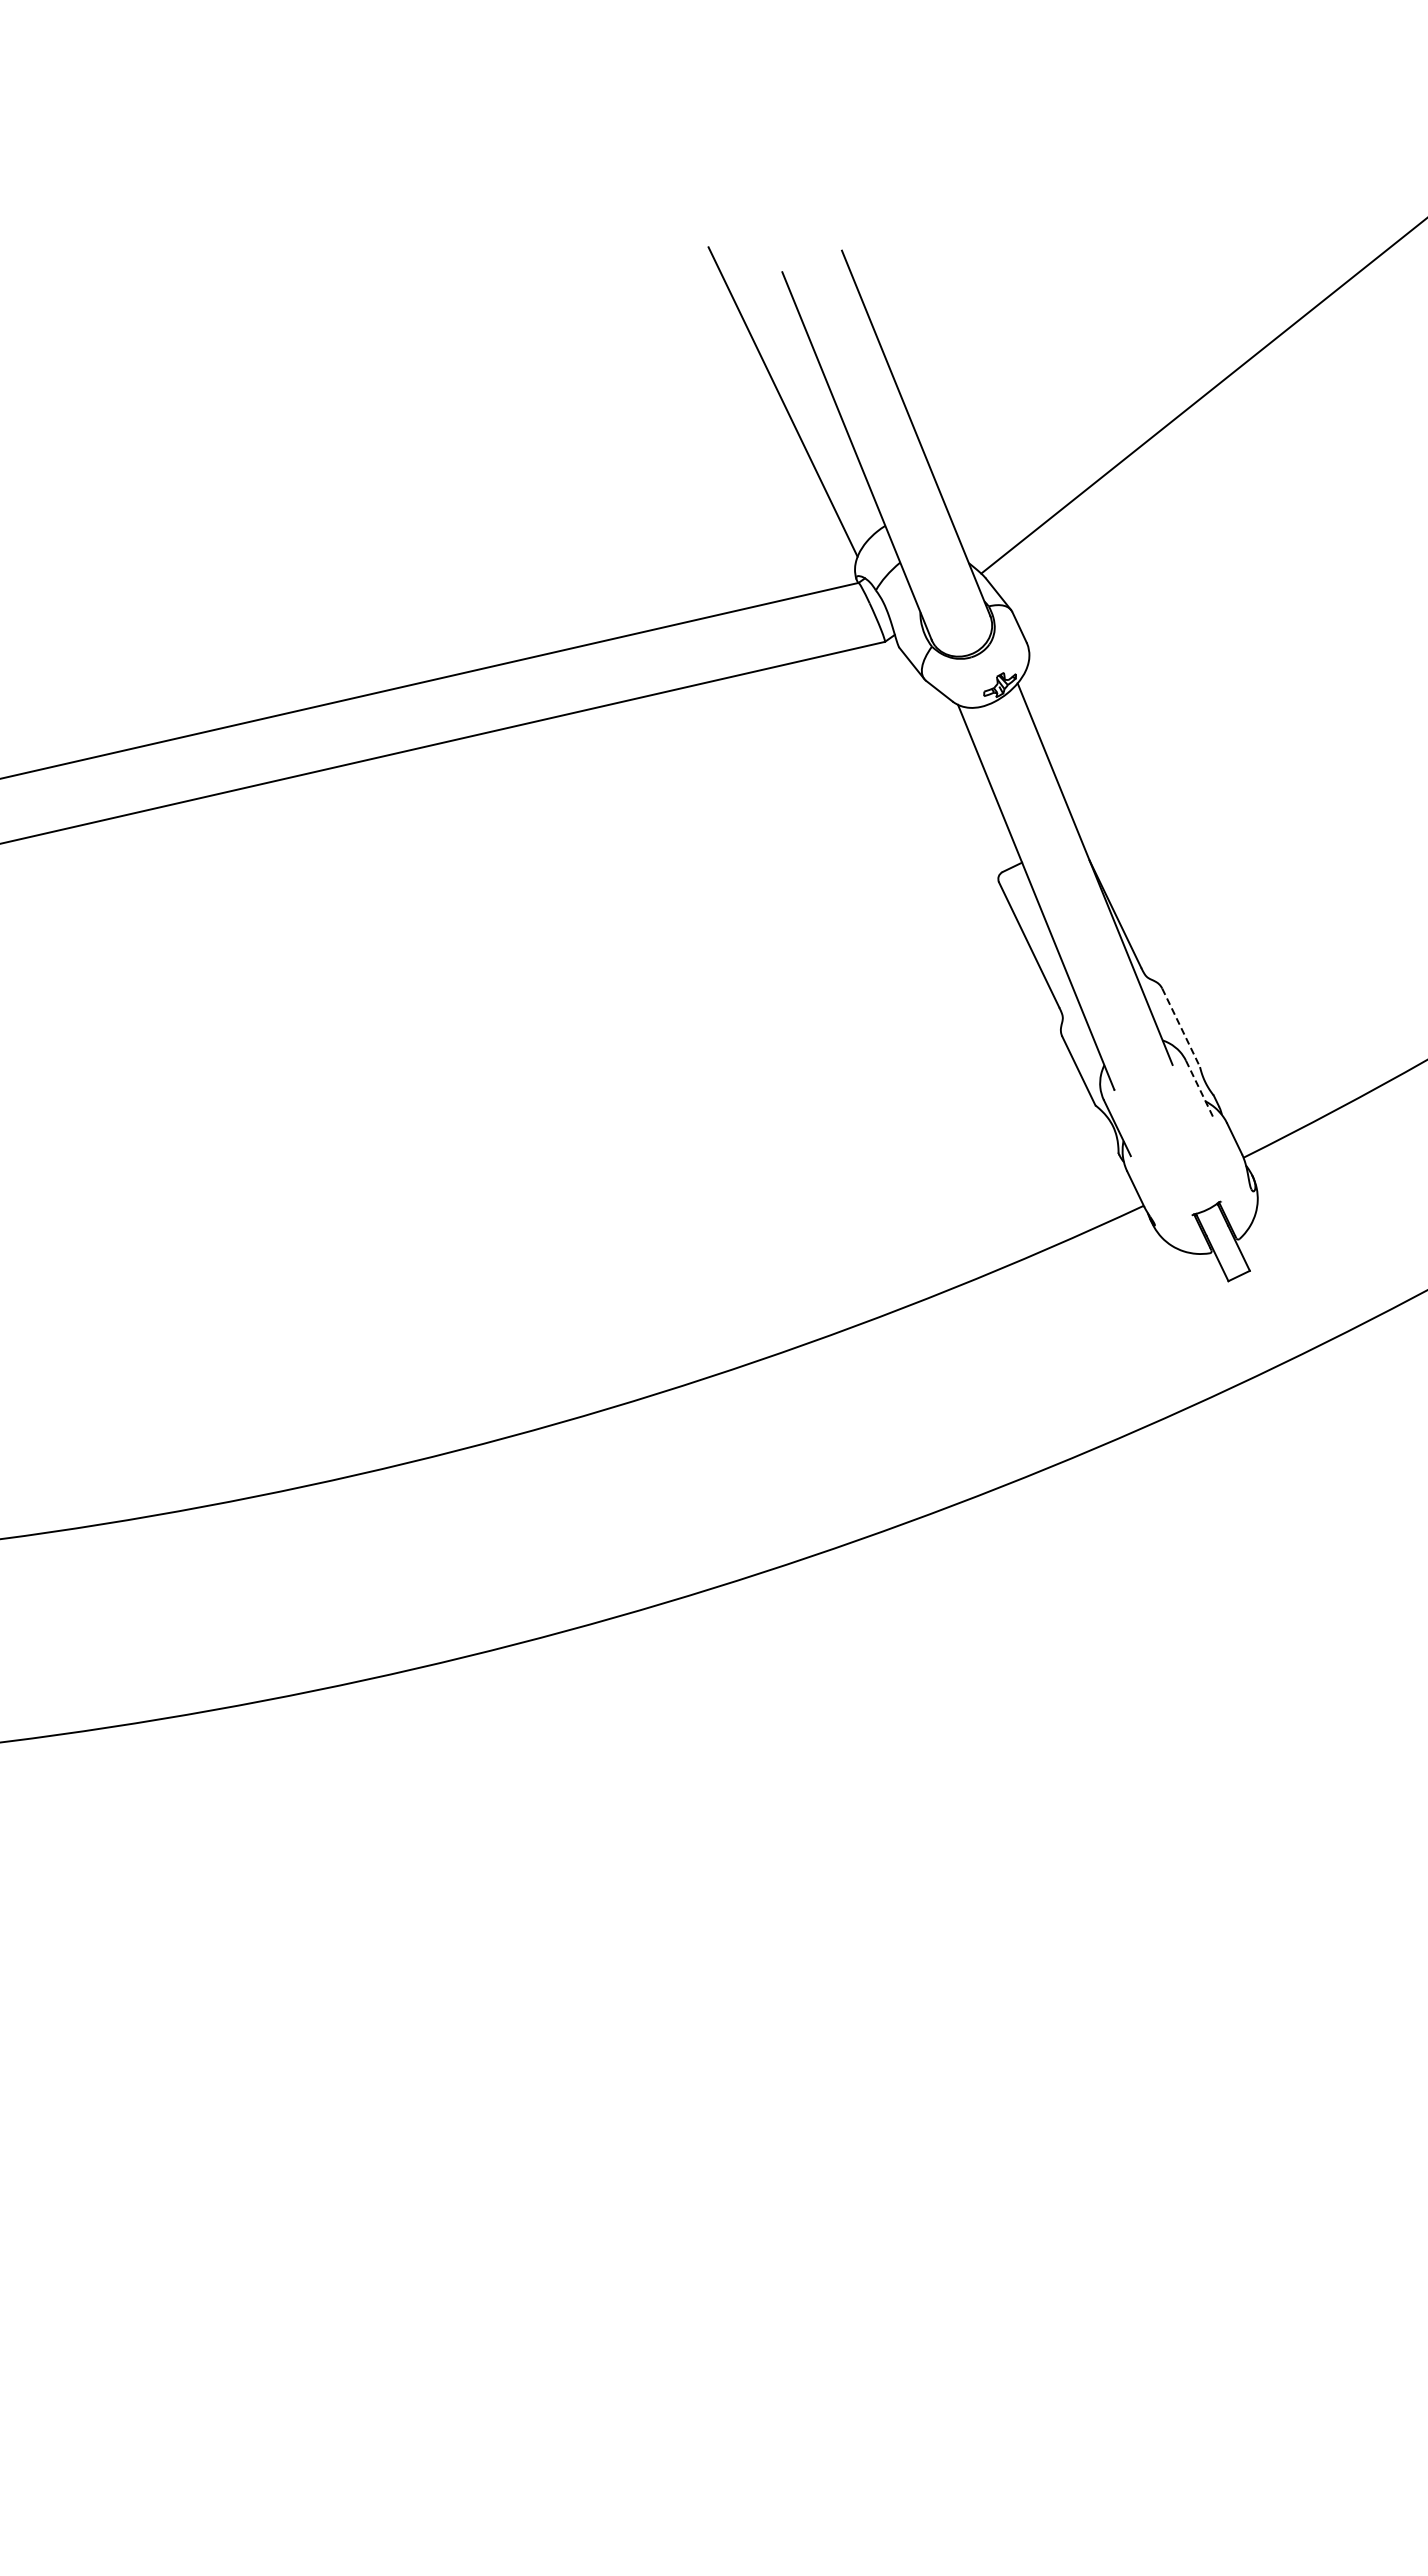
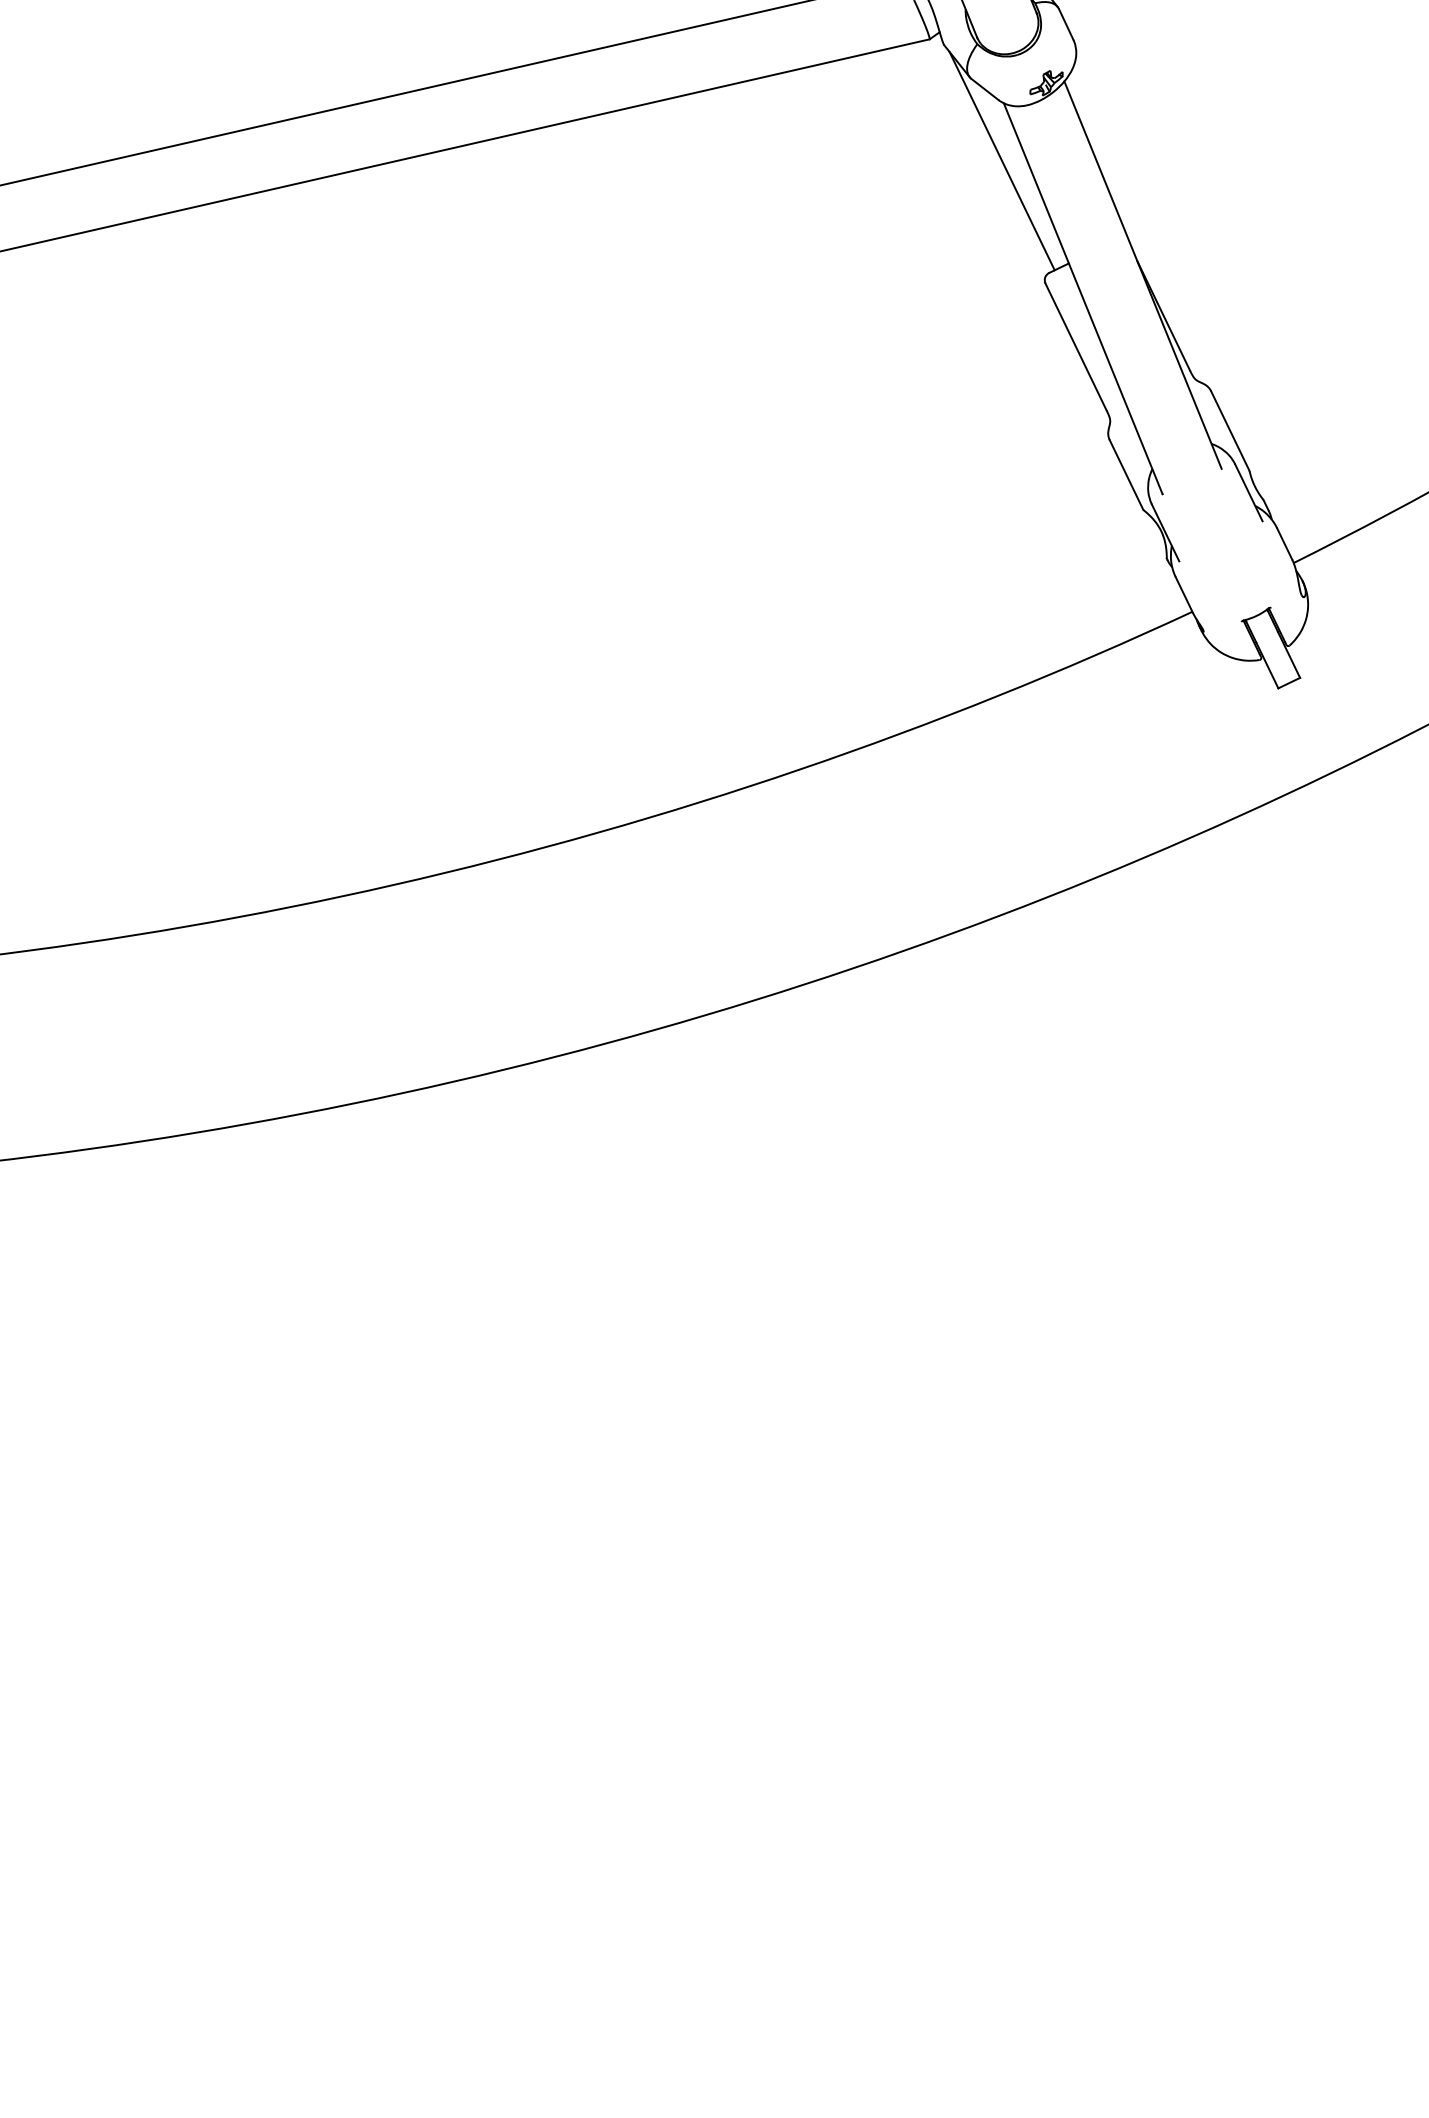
line: (956, 761) -> (1002, 160), added
line: (1181, 1027) -> (1230, 430), dashed -> solid
line: (1199, 1089) -> (1248, 493), dashed -> solid

